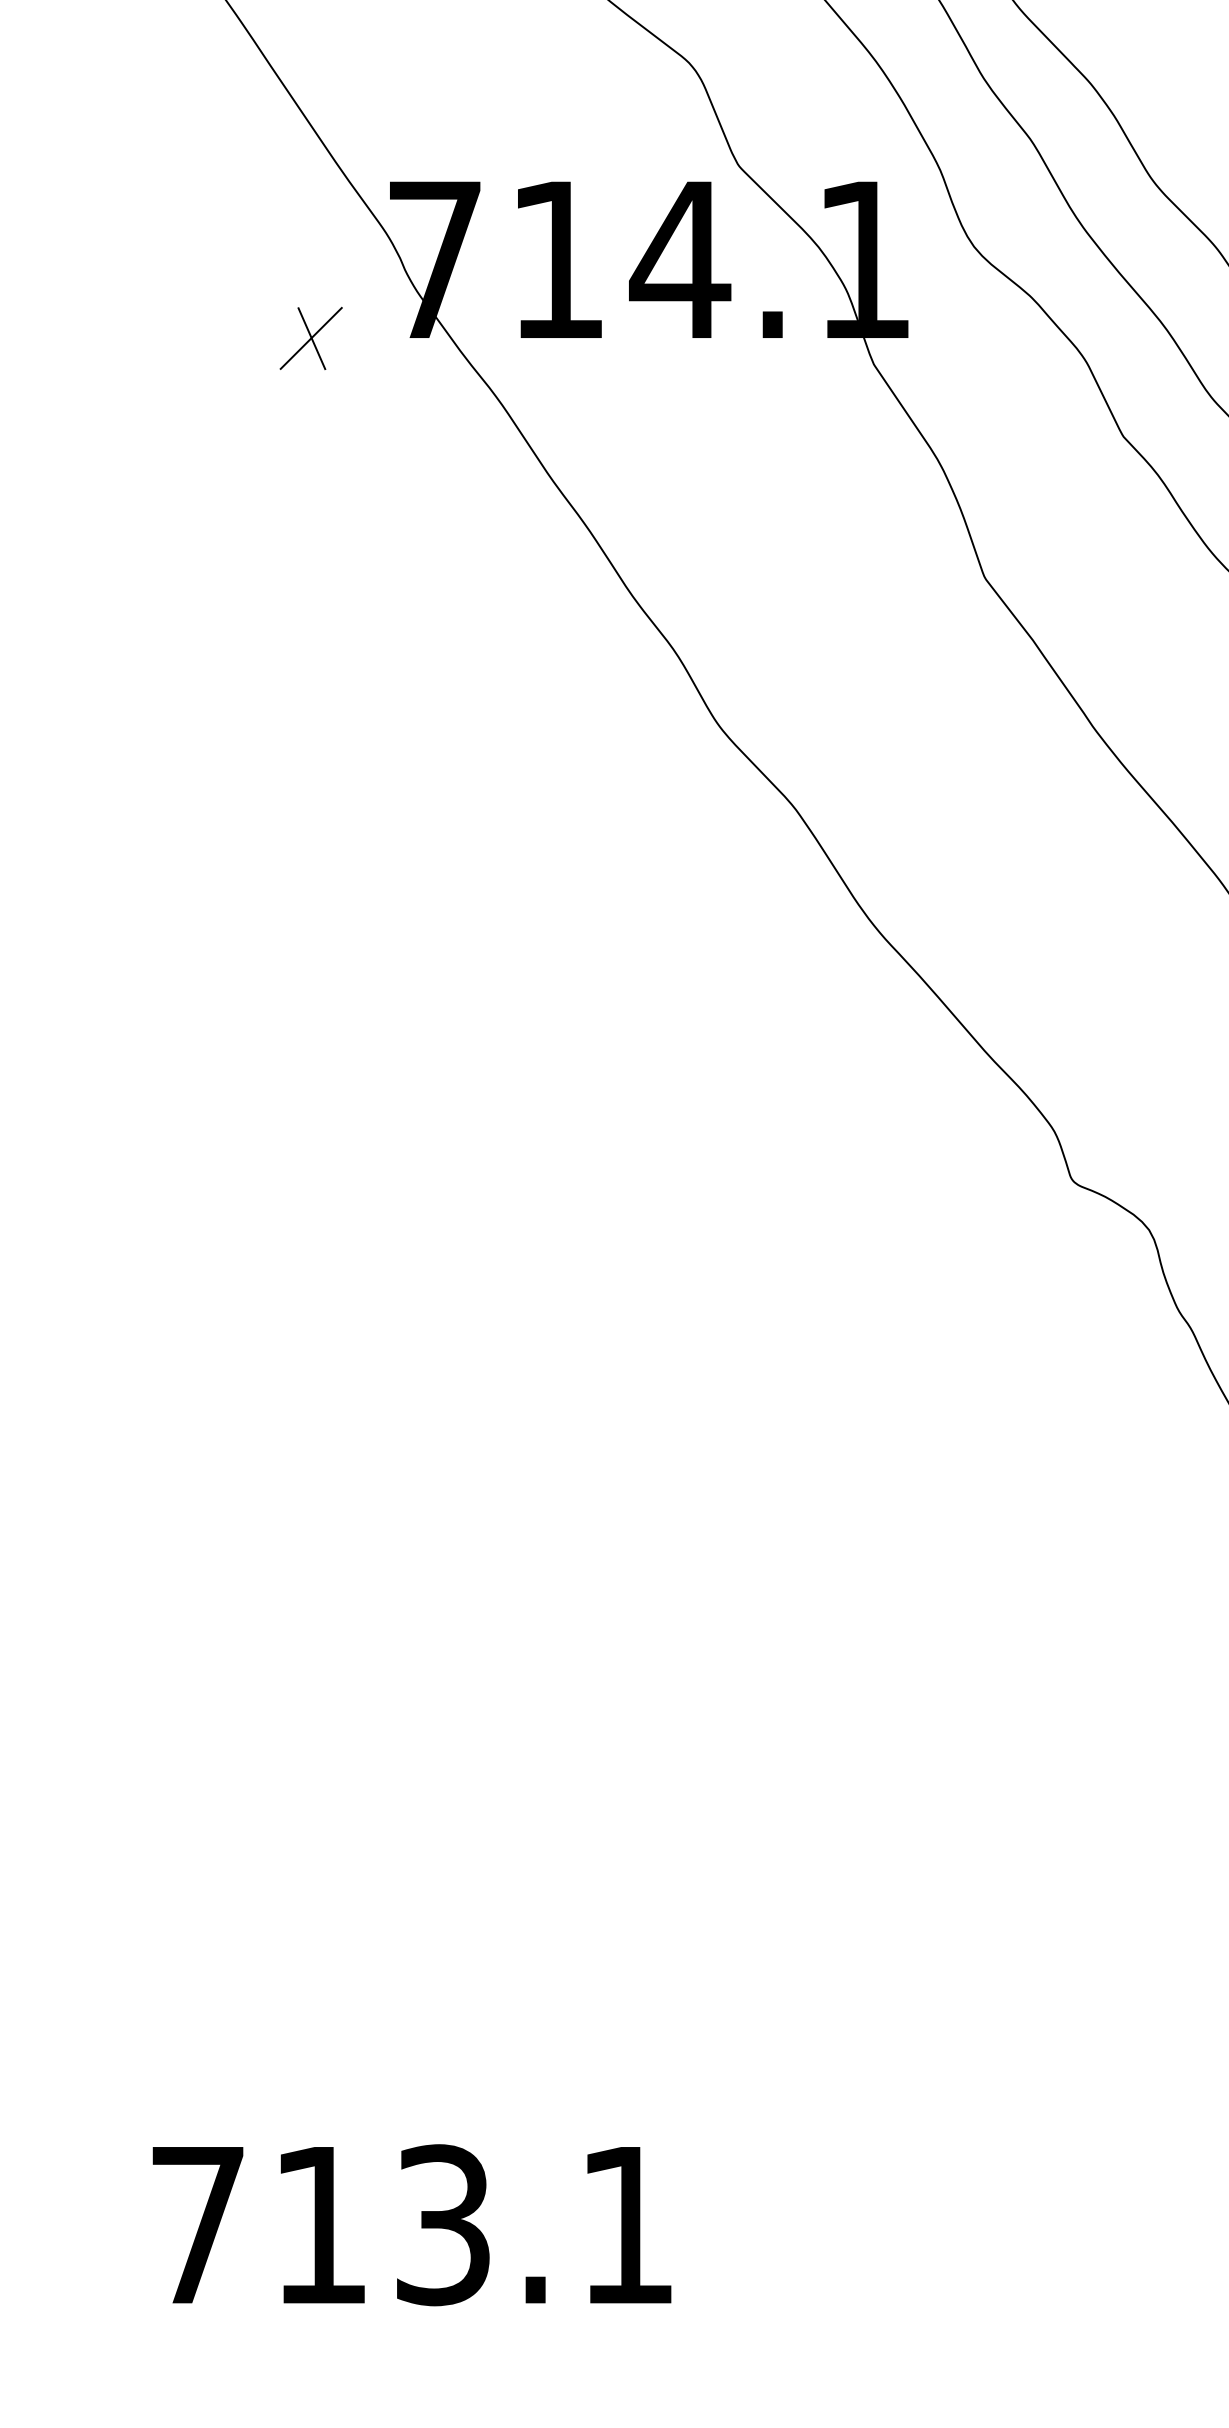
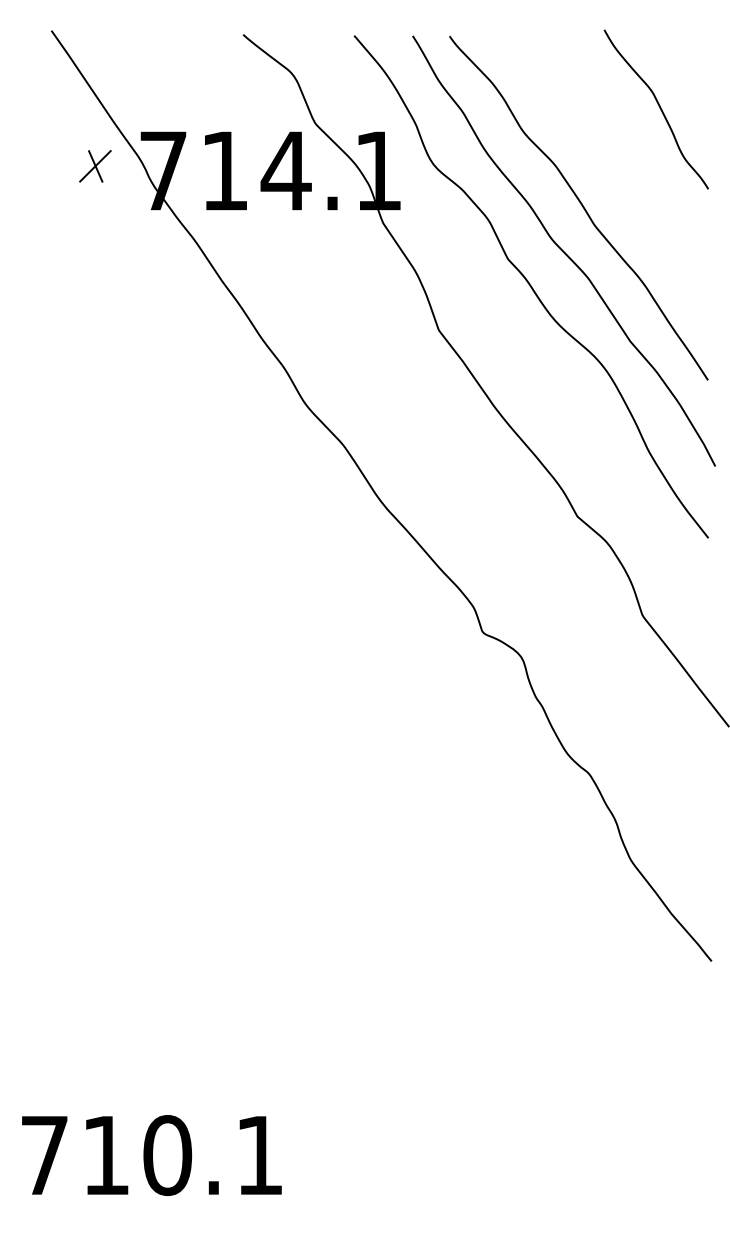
part: (311, 338) -> (95, 166), moved
text: (443, 2225) -> (167, 1155), 713.1 -> 710.1

